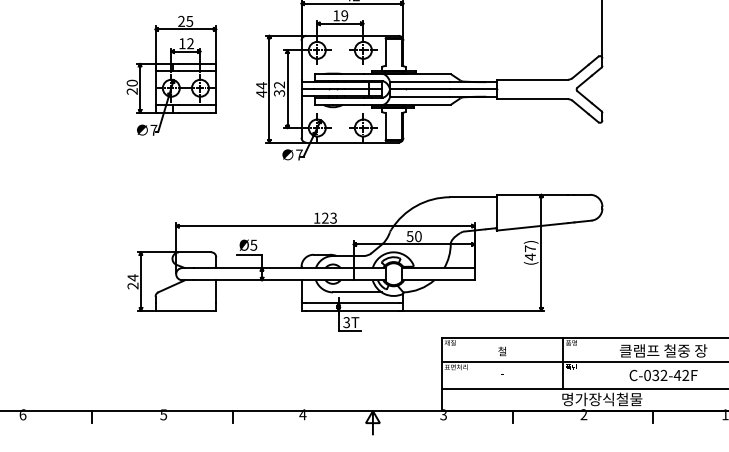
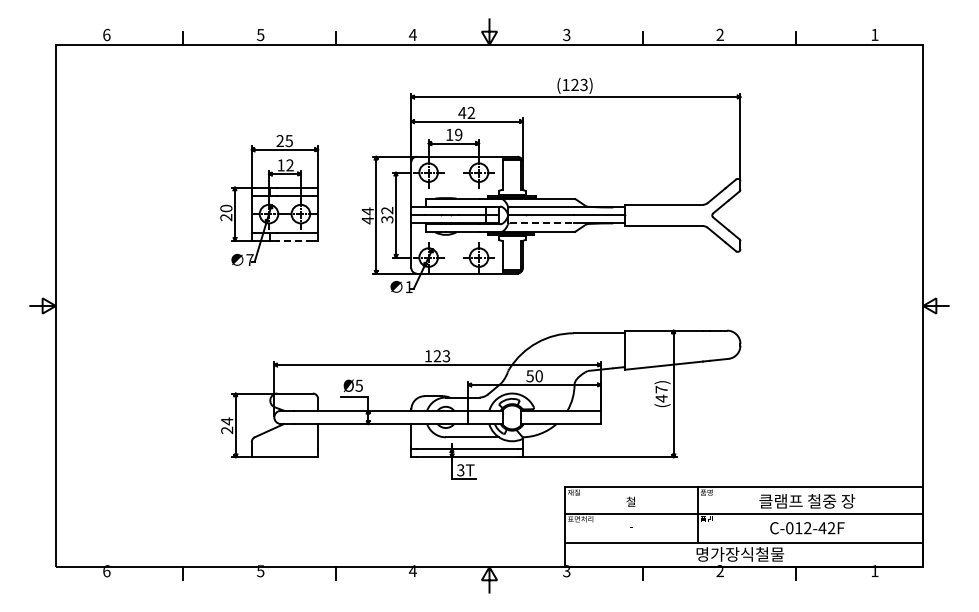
line: (421, 96) -> (542, 223), solid -> dashed
line: (195, 112) -> (295, 240), solid -> dashed
text: (298, 155) -> (408, 287), 7 -> 1
text: (655, 375) -> (798, 528), C-032-42F -> C-012-42F

